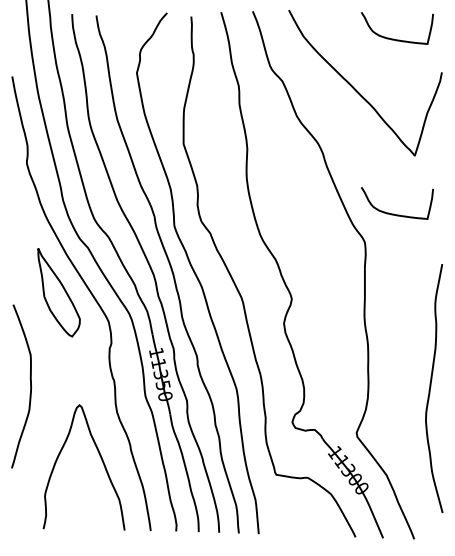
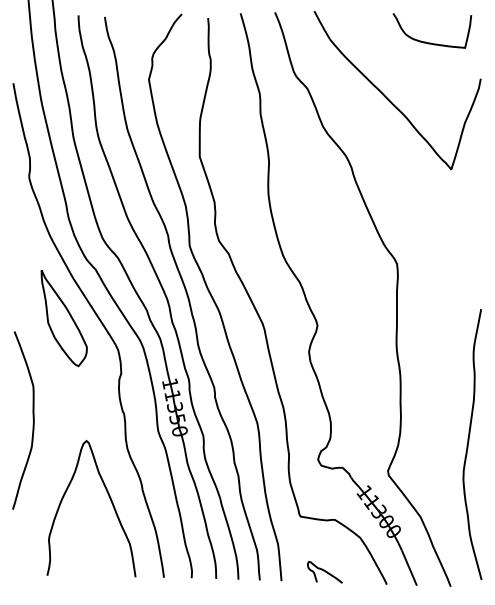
curve: (393, 213) -> (428, 232), removed
curve: (431, 387) -> (469, 443), moved
curve: (298, 525) -> (324, 571), added

